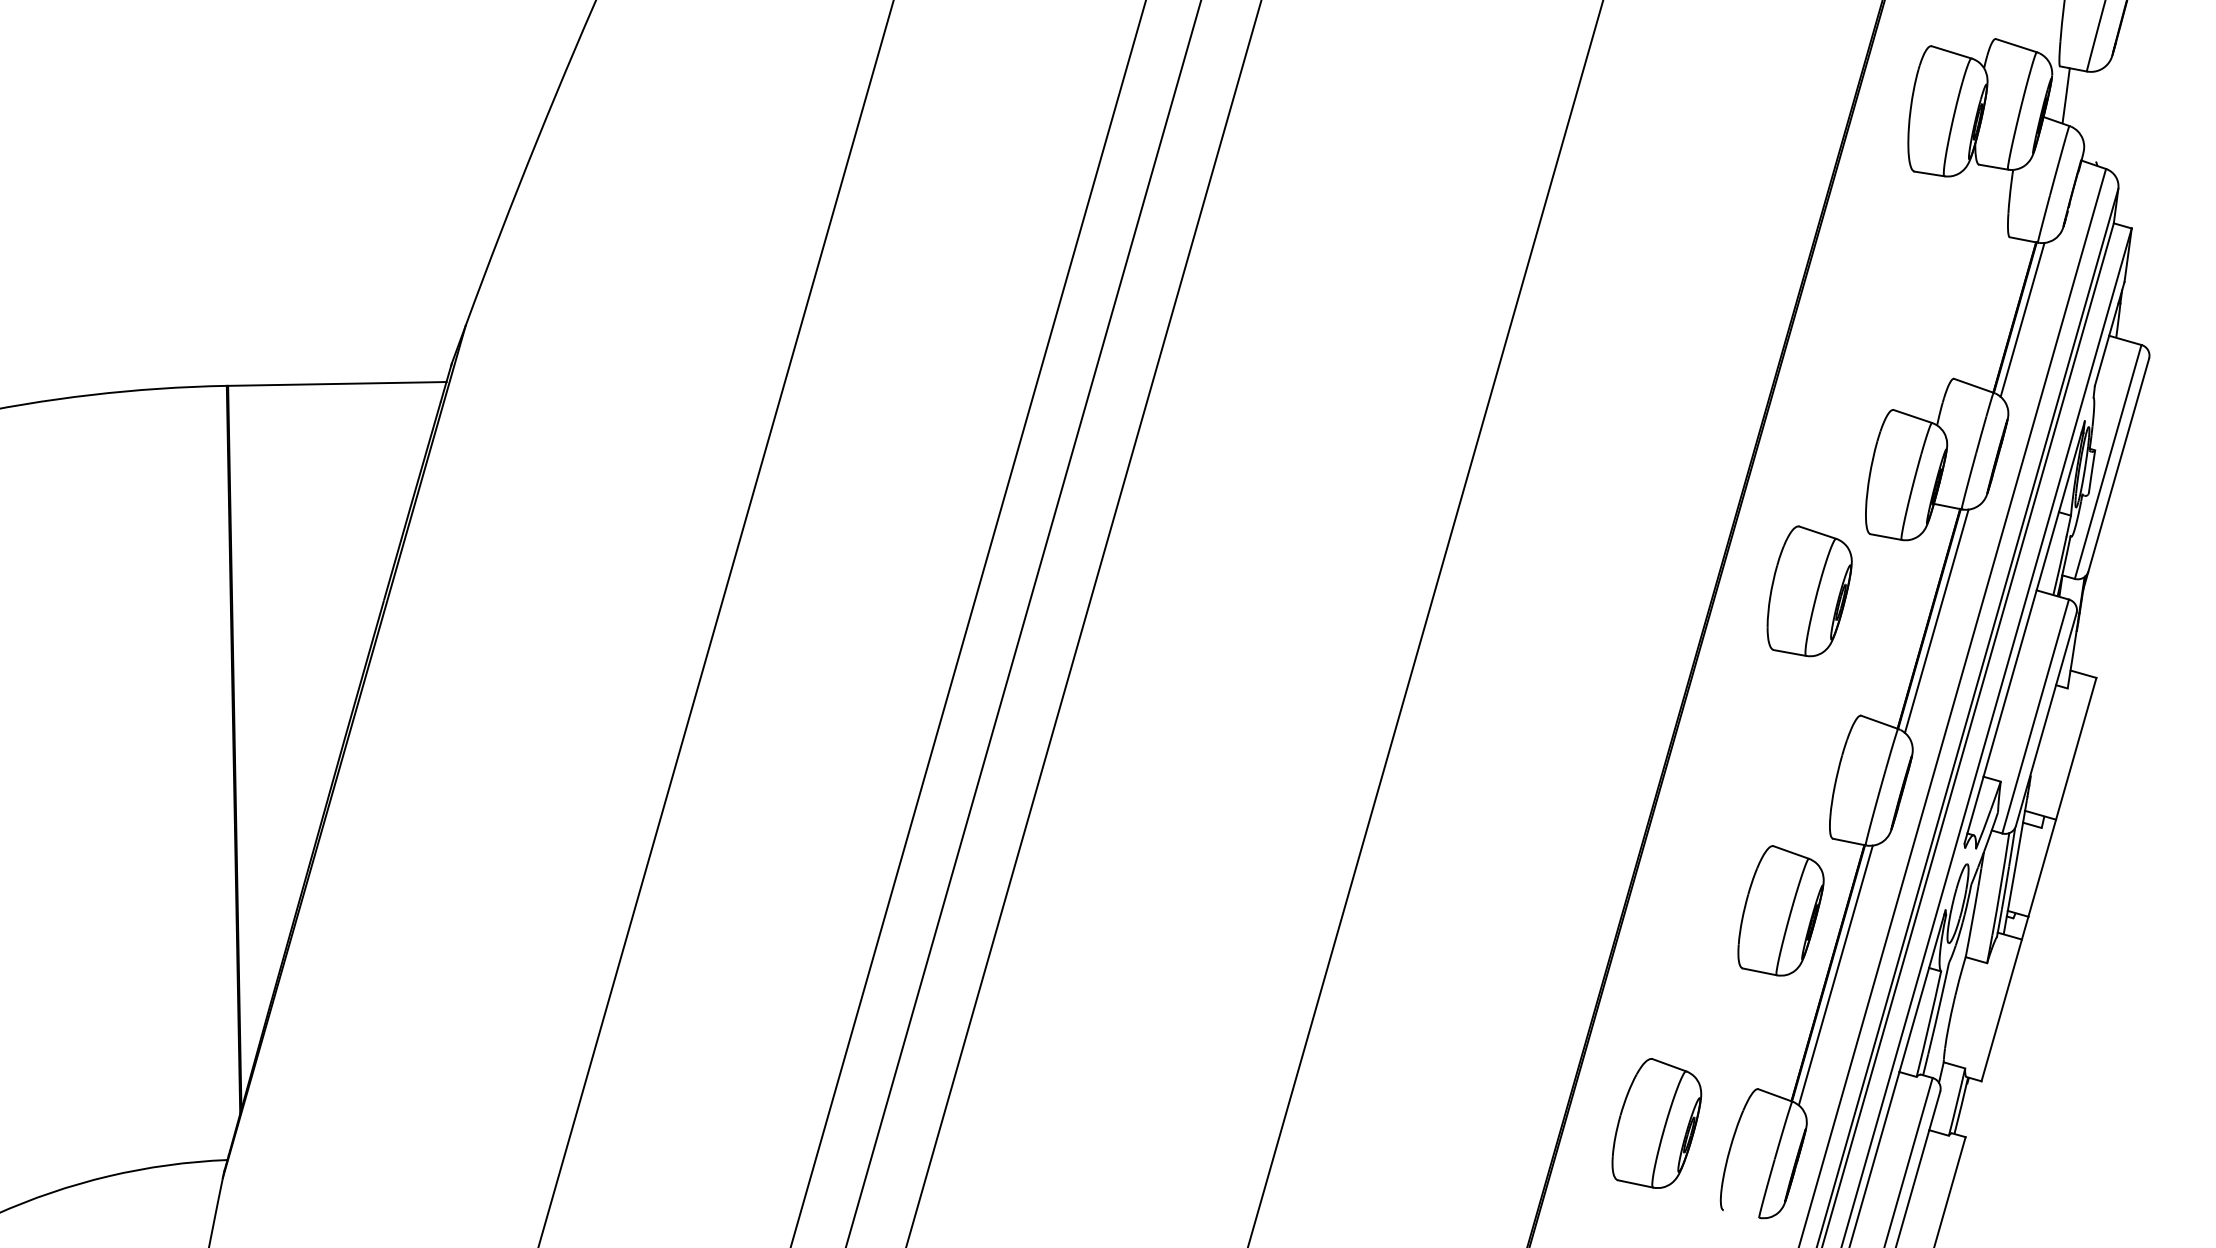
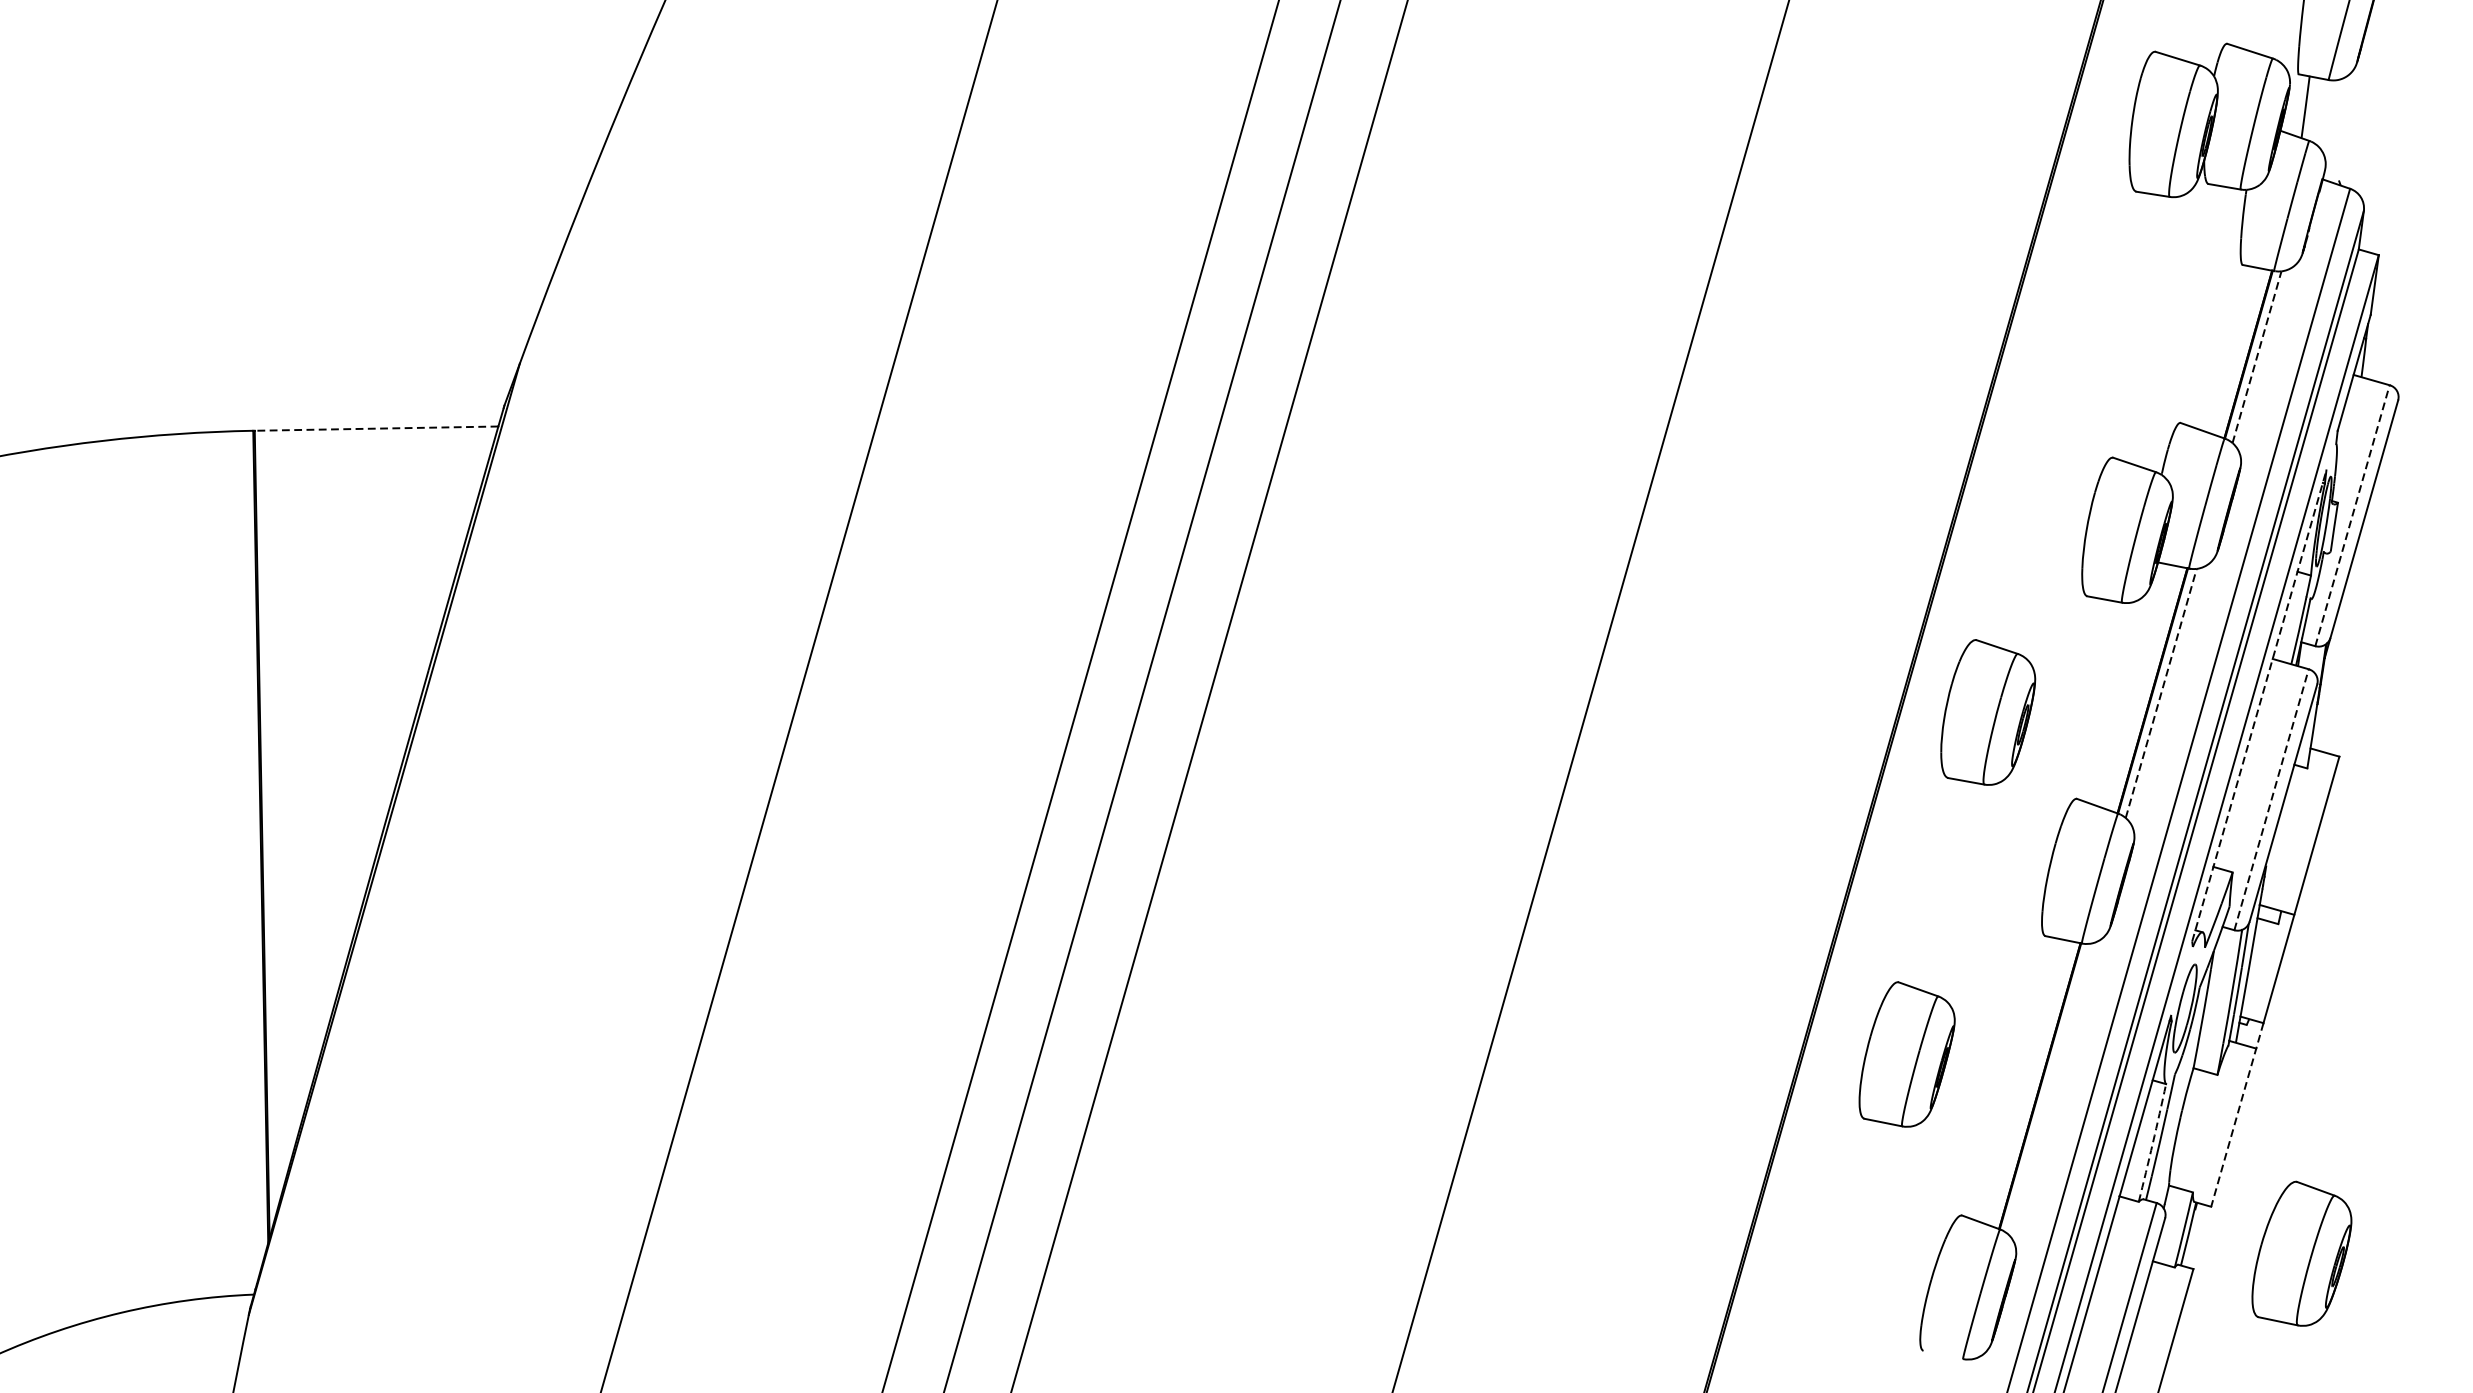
line: (2022, 319) -> (2256, 356), solid -> dashed
line: (336, 383) -> (375, 428), solid -> dashed
line: (2108, 461) -> (2352, 515), solid -> dashed
part: (1809, 591) -> (1987, 712), moved
line: (1936, 620) -> (2160, 692), solid -> dashed
line: (2024, 631) -> (2259, 704), solid -> dashed
line: (2035, 716) -> (2271, 799), solid -> dashed
part: (1780, 910) -> (1906, 1054), moved
line: (1835, 975) -> (2048, 1088), removed
line: (2004, 999) -> (2236, 1115), solid -> dashed
arc: (1929, 1024) -> (2153, 1143), solid -> dashed
part: (1656, 1123) -> (2301, 1253), moved

